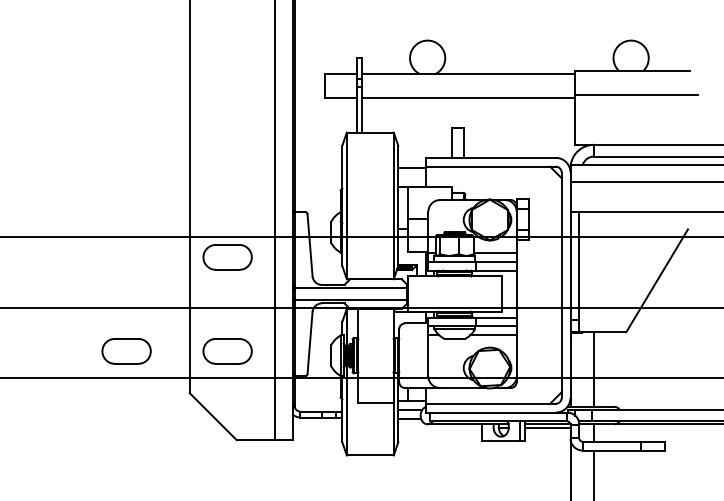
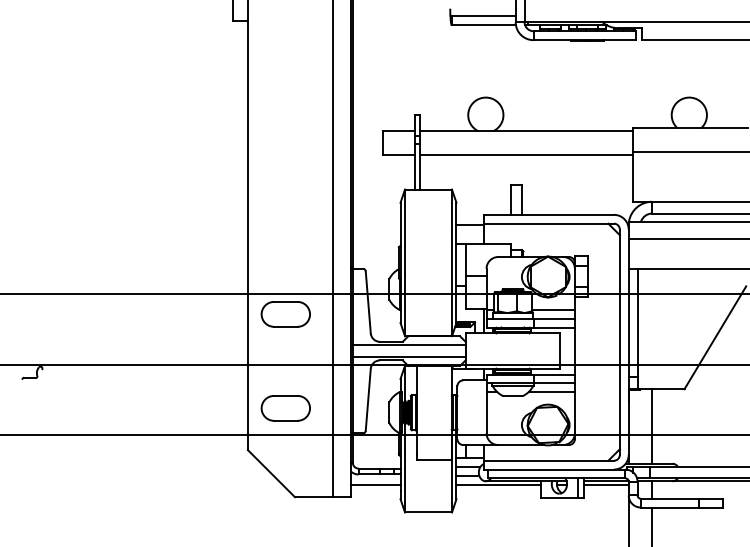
part: (126, 351) -> (184, 408), removed
line: (317, 428) -> (375, 485), added
line: (440, 428) -> (498, 485), added

